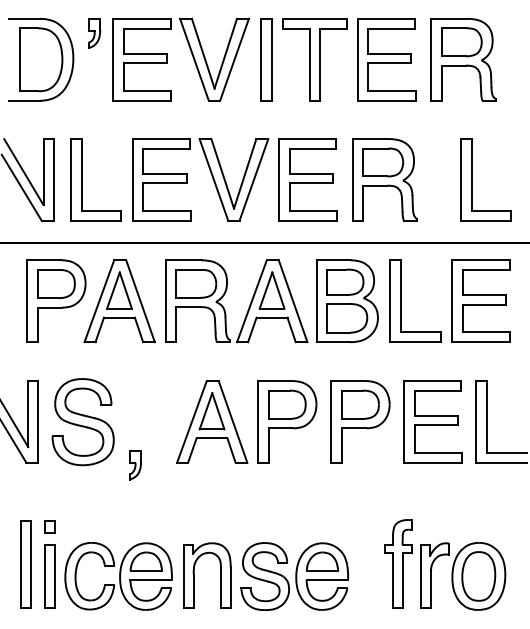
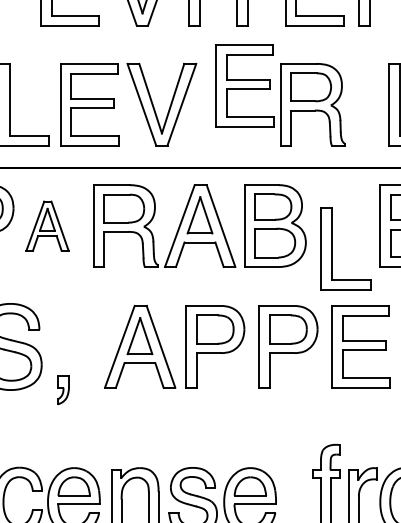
part: (307, 179) -> (244, 85), moved
part: (401, 300) -> (332, 248), moved
part: (119, 301) -> (47, 226), size x0.6

